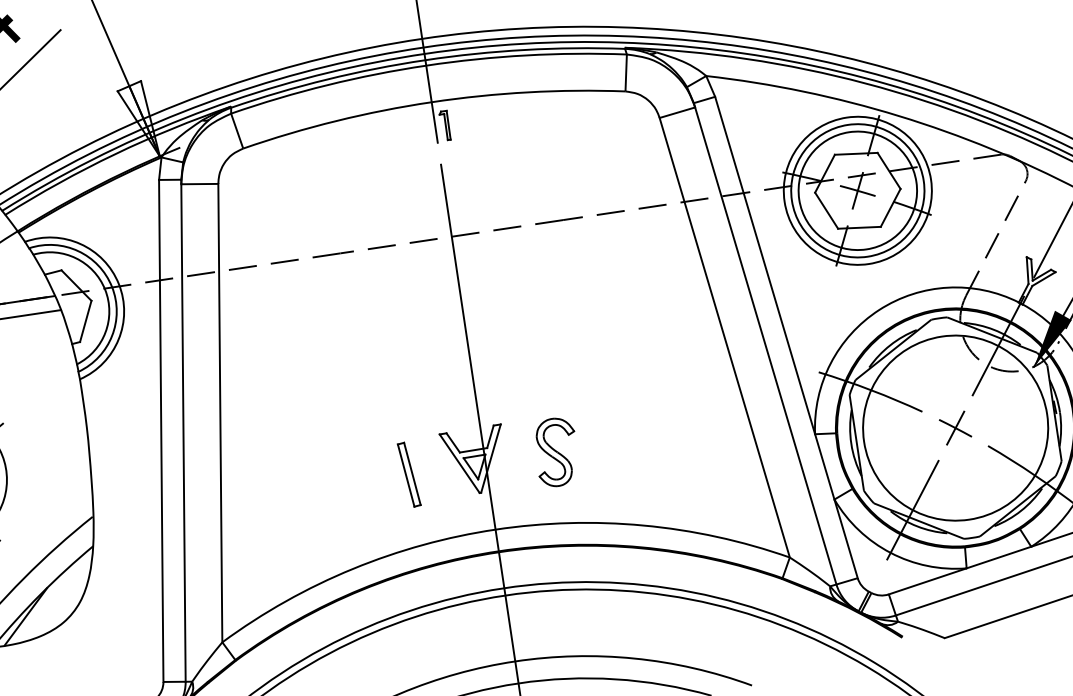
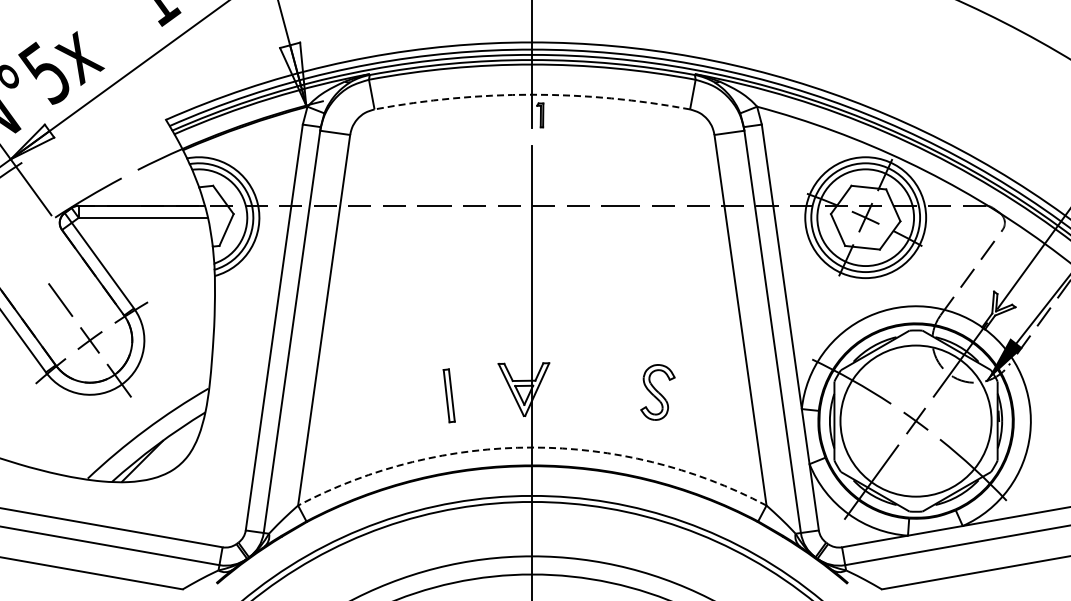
arc: (431, 101) -> (532, 94), solid -> dashed
part: (556, 452) -> (657, 392), moved
part: (408, 474) -> (448, 395), moved
arc: (495, 529) -> (532, 447), solid -> dashed

